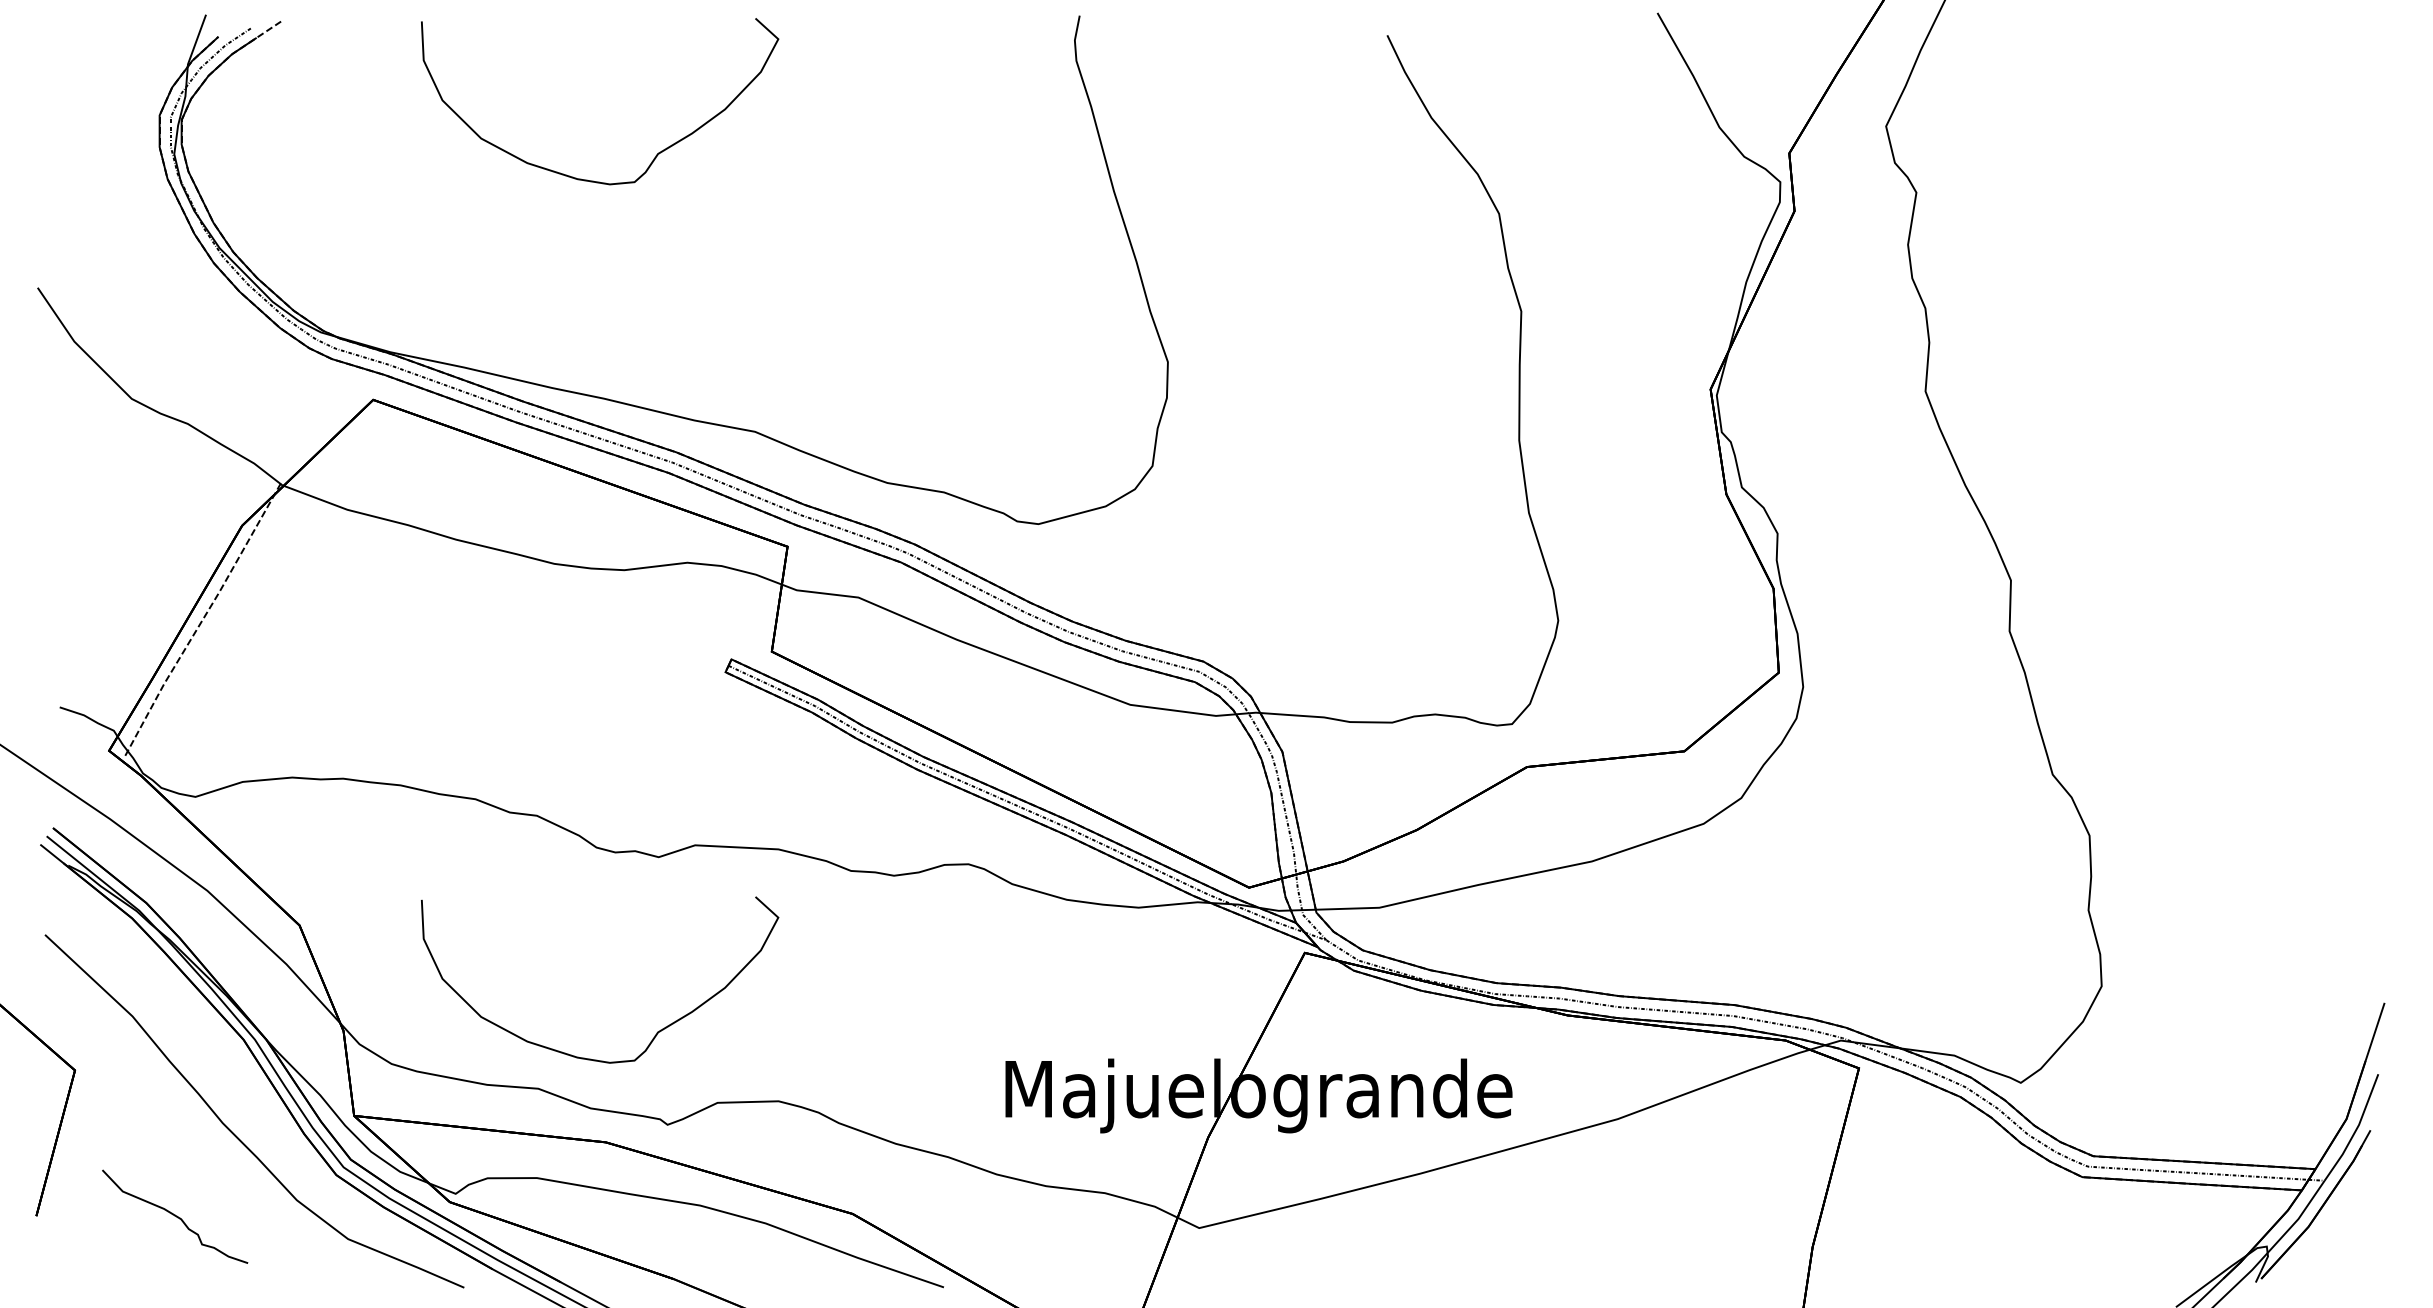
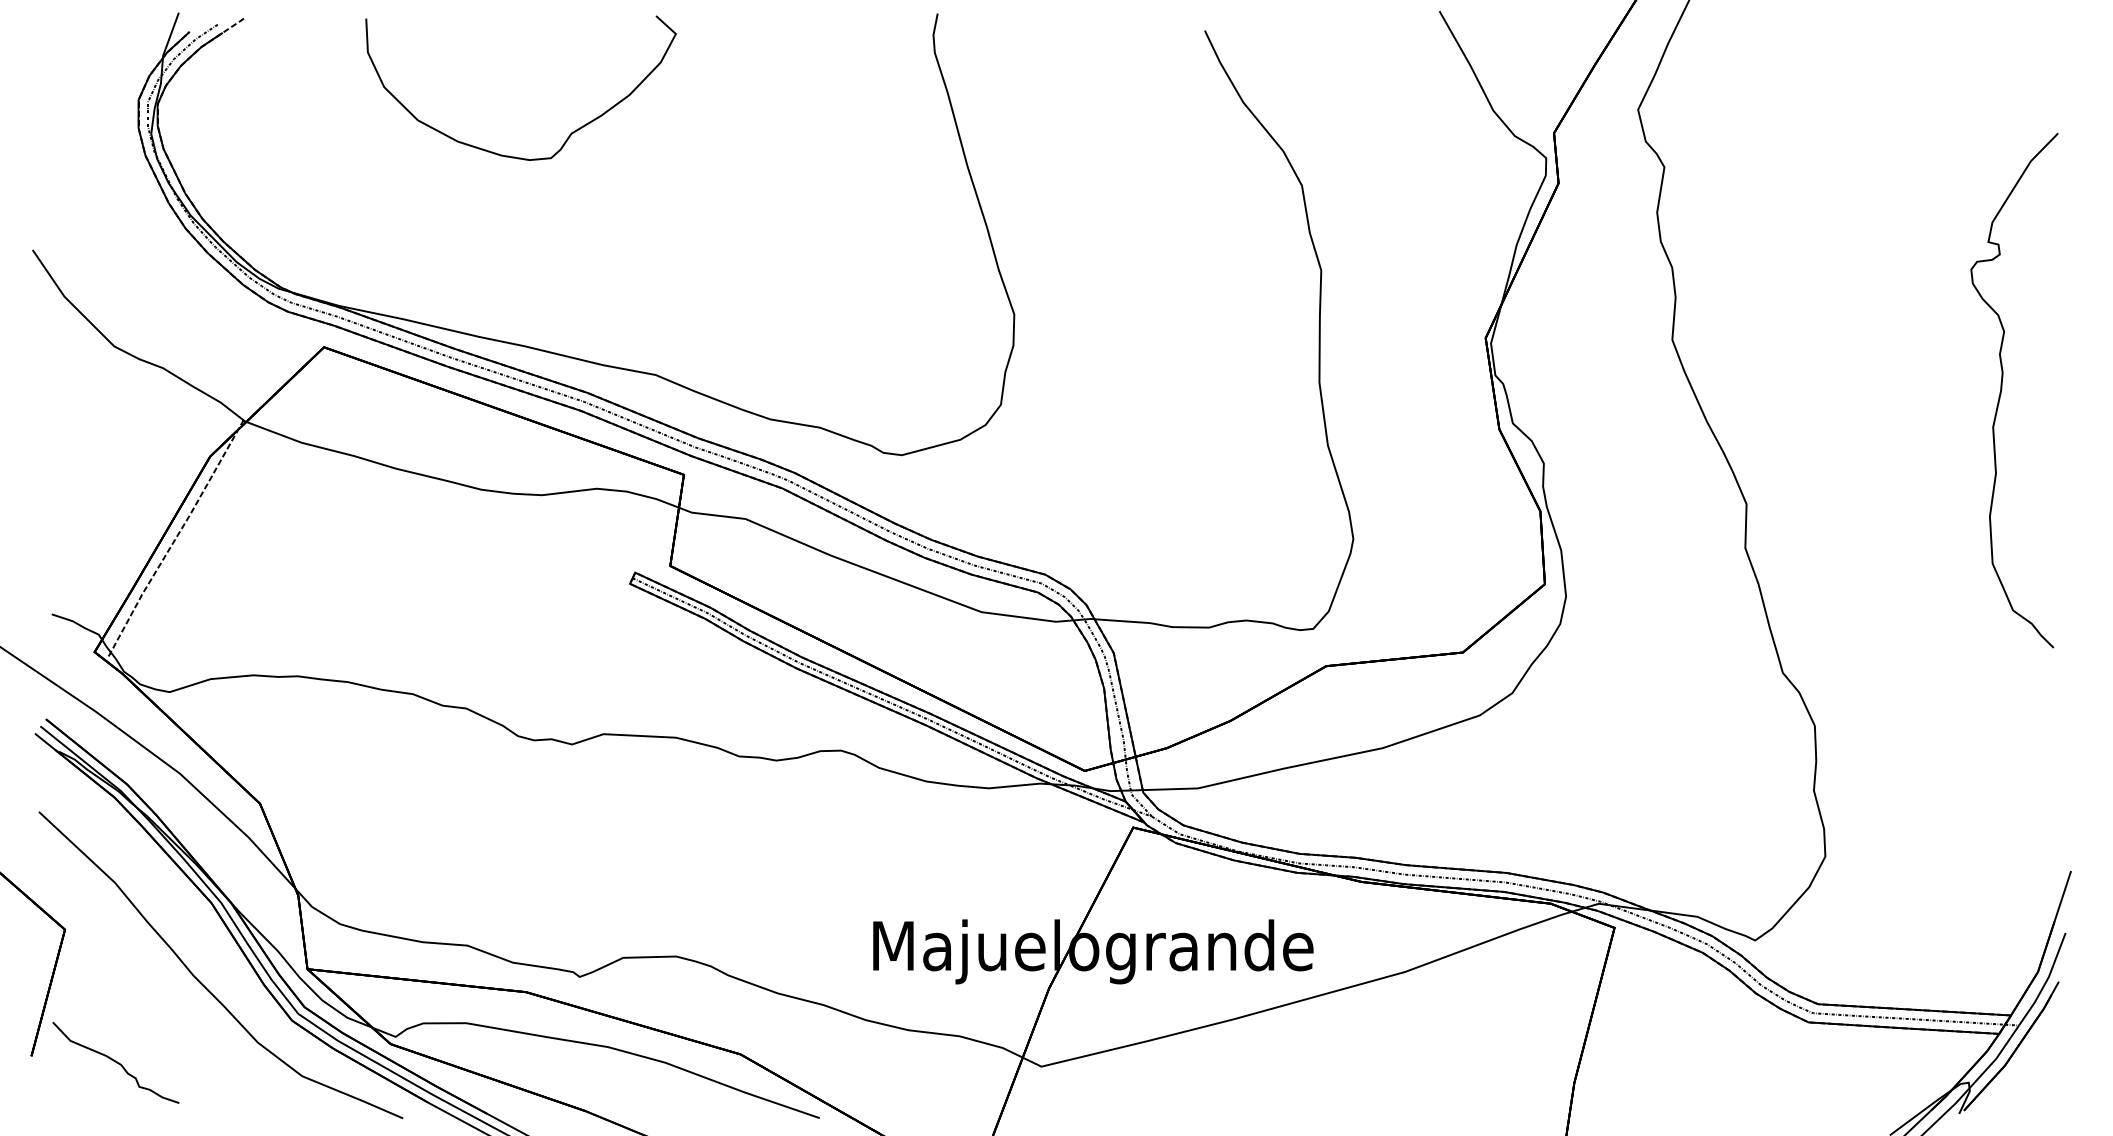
curve: (2305, 448) -> (2002, 389), added
part: (655, 1033) -> (569, 897), removed
curve: (174, 1216) -> (115, 1062), moved

